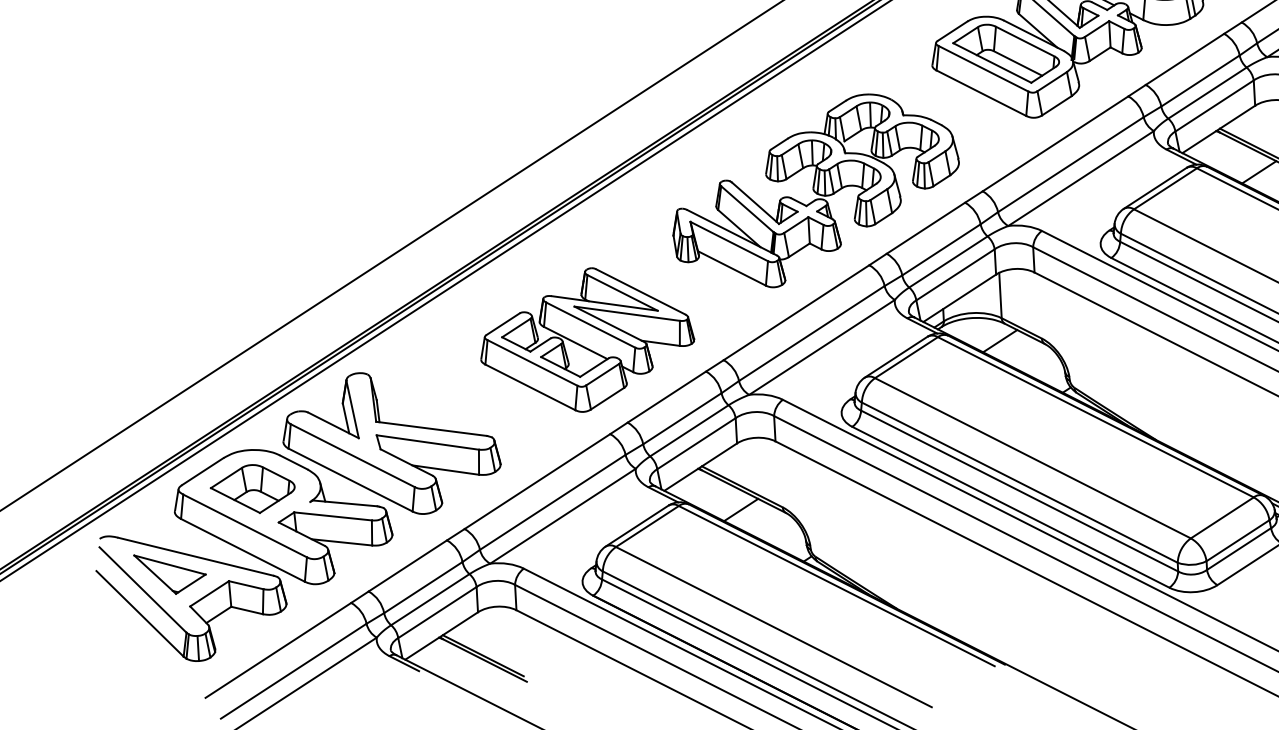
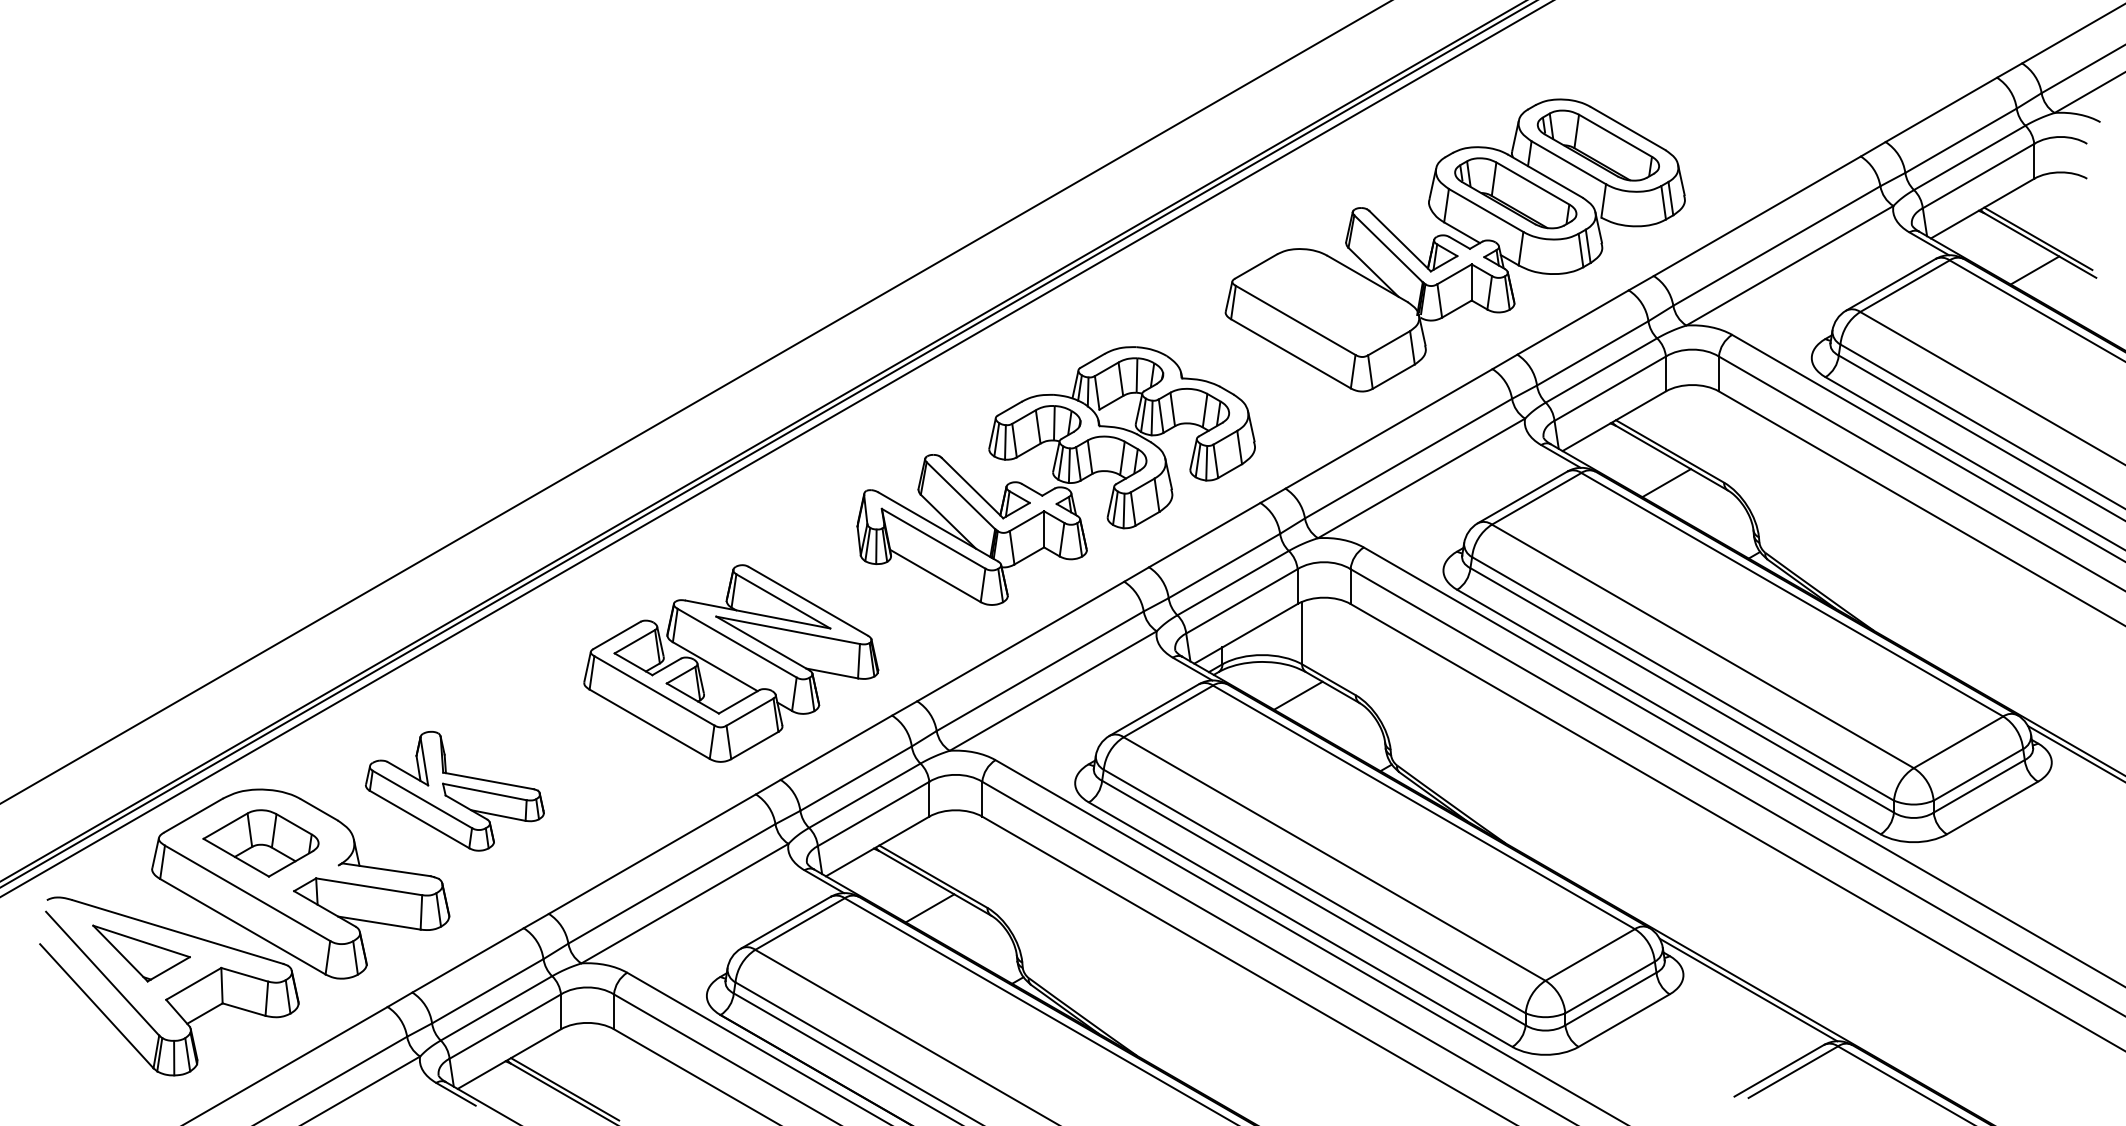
part: (1005, 53) -> (1327, 301), removed
part: (391, 443) -> (454, 791), size x0.6

